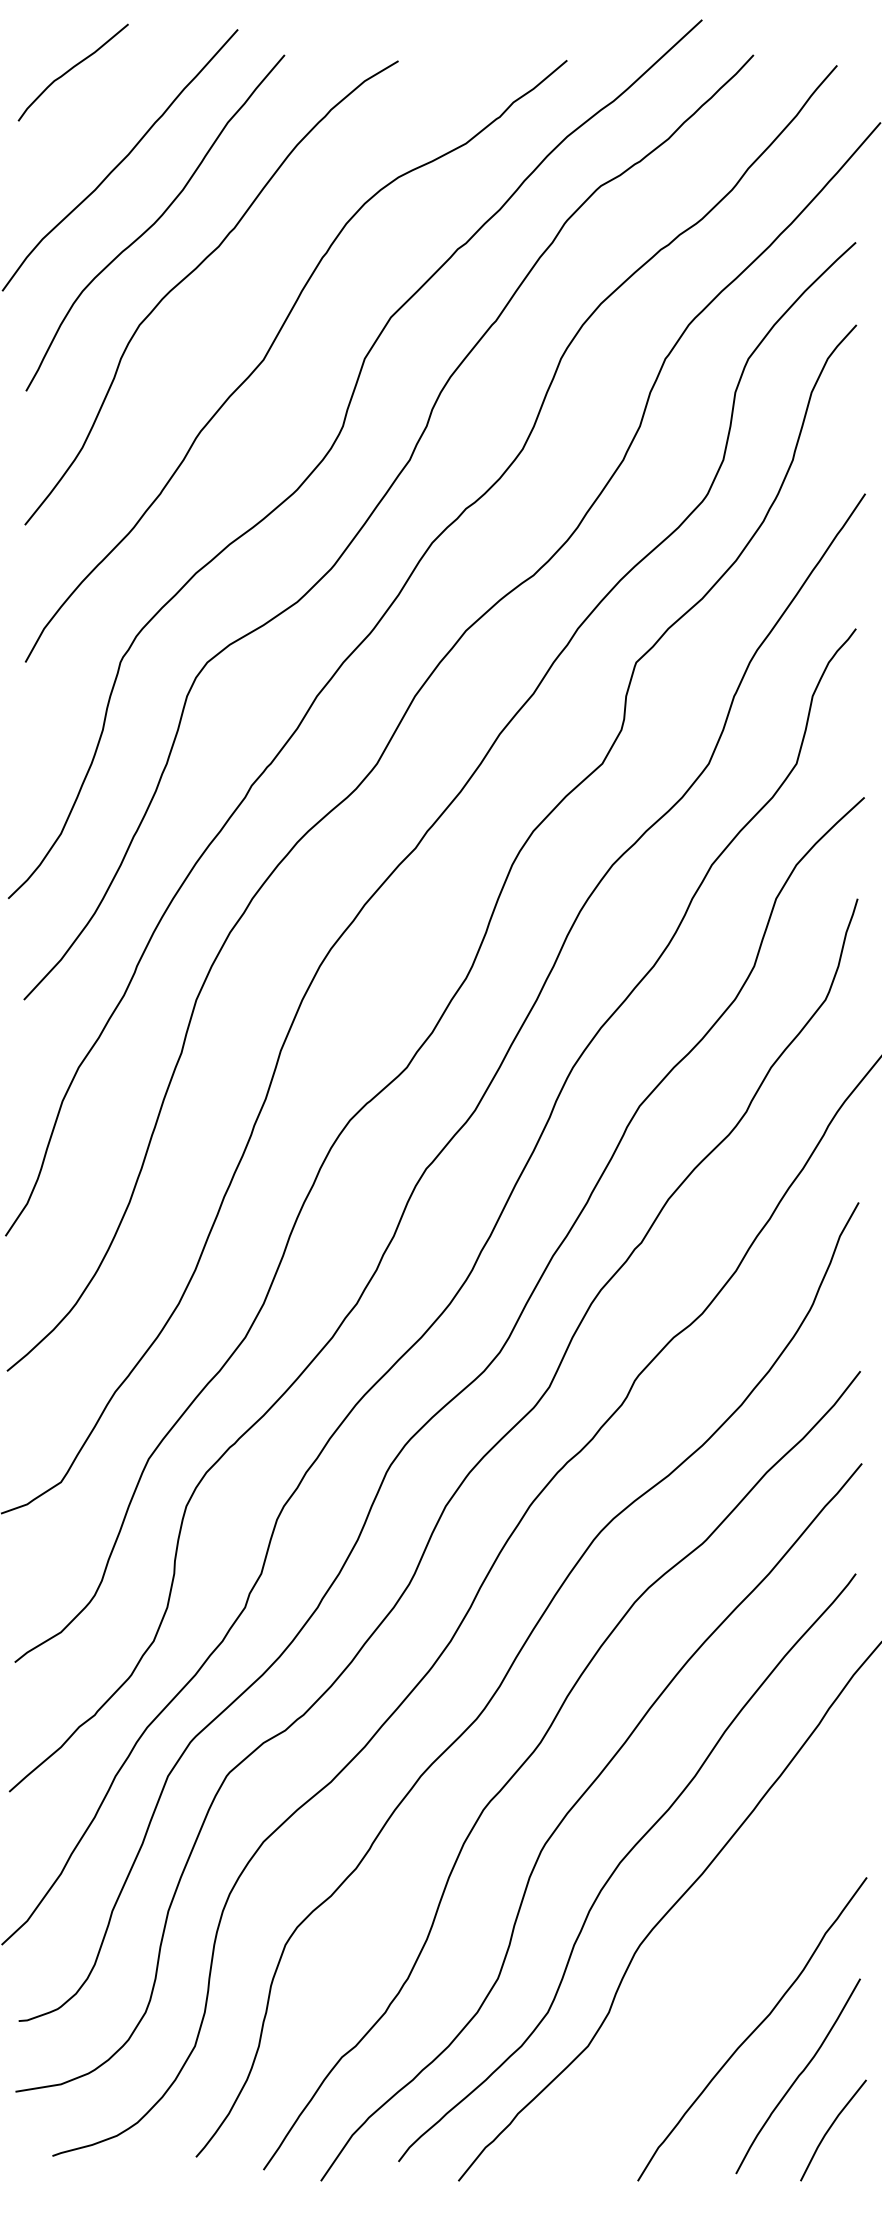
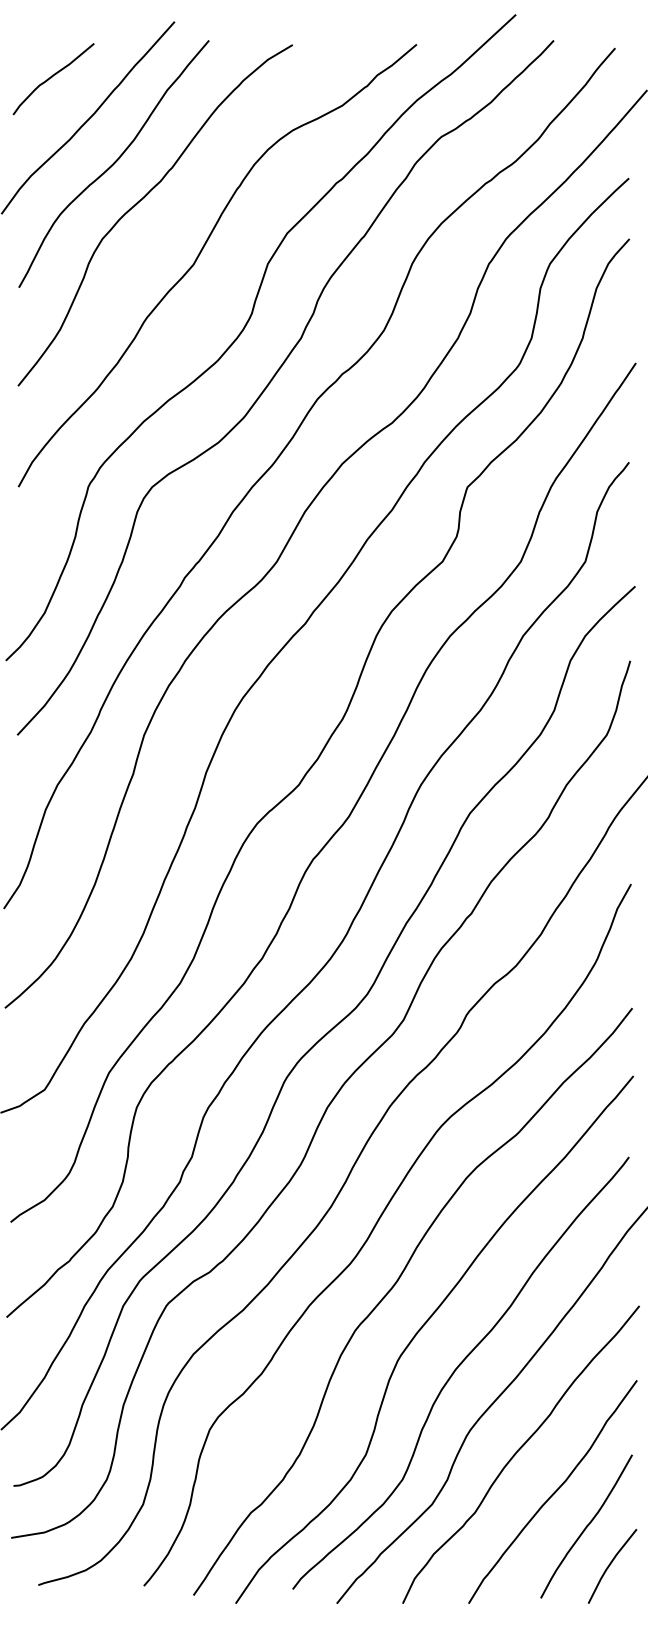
curve: (70, 70) -> (51, 77), moved
curve: (705, 1974) -> (518, 1451), added

